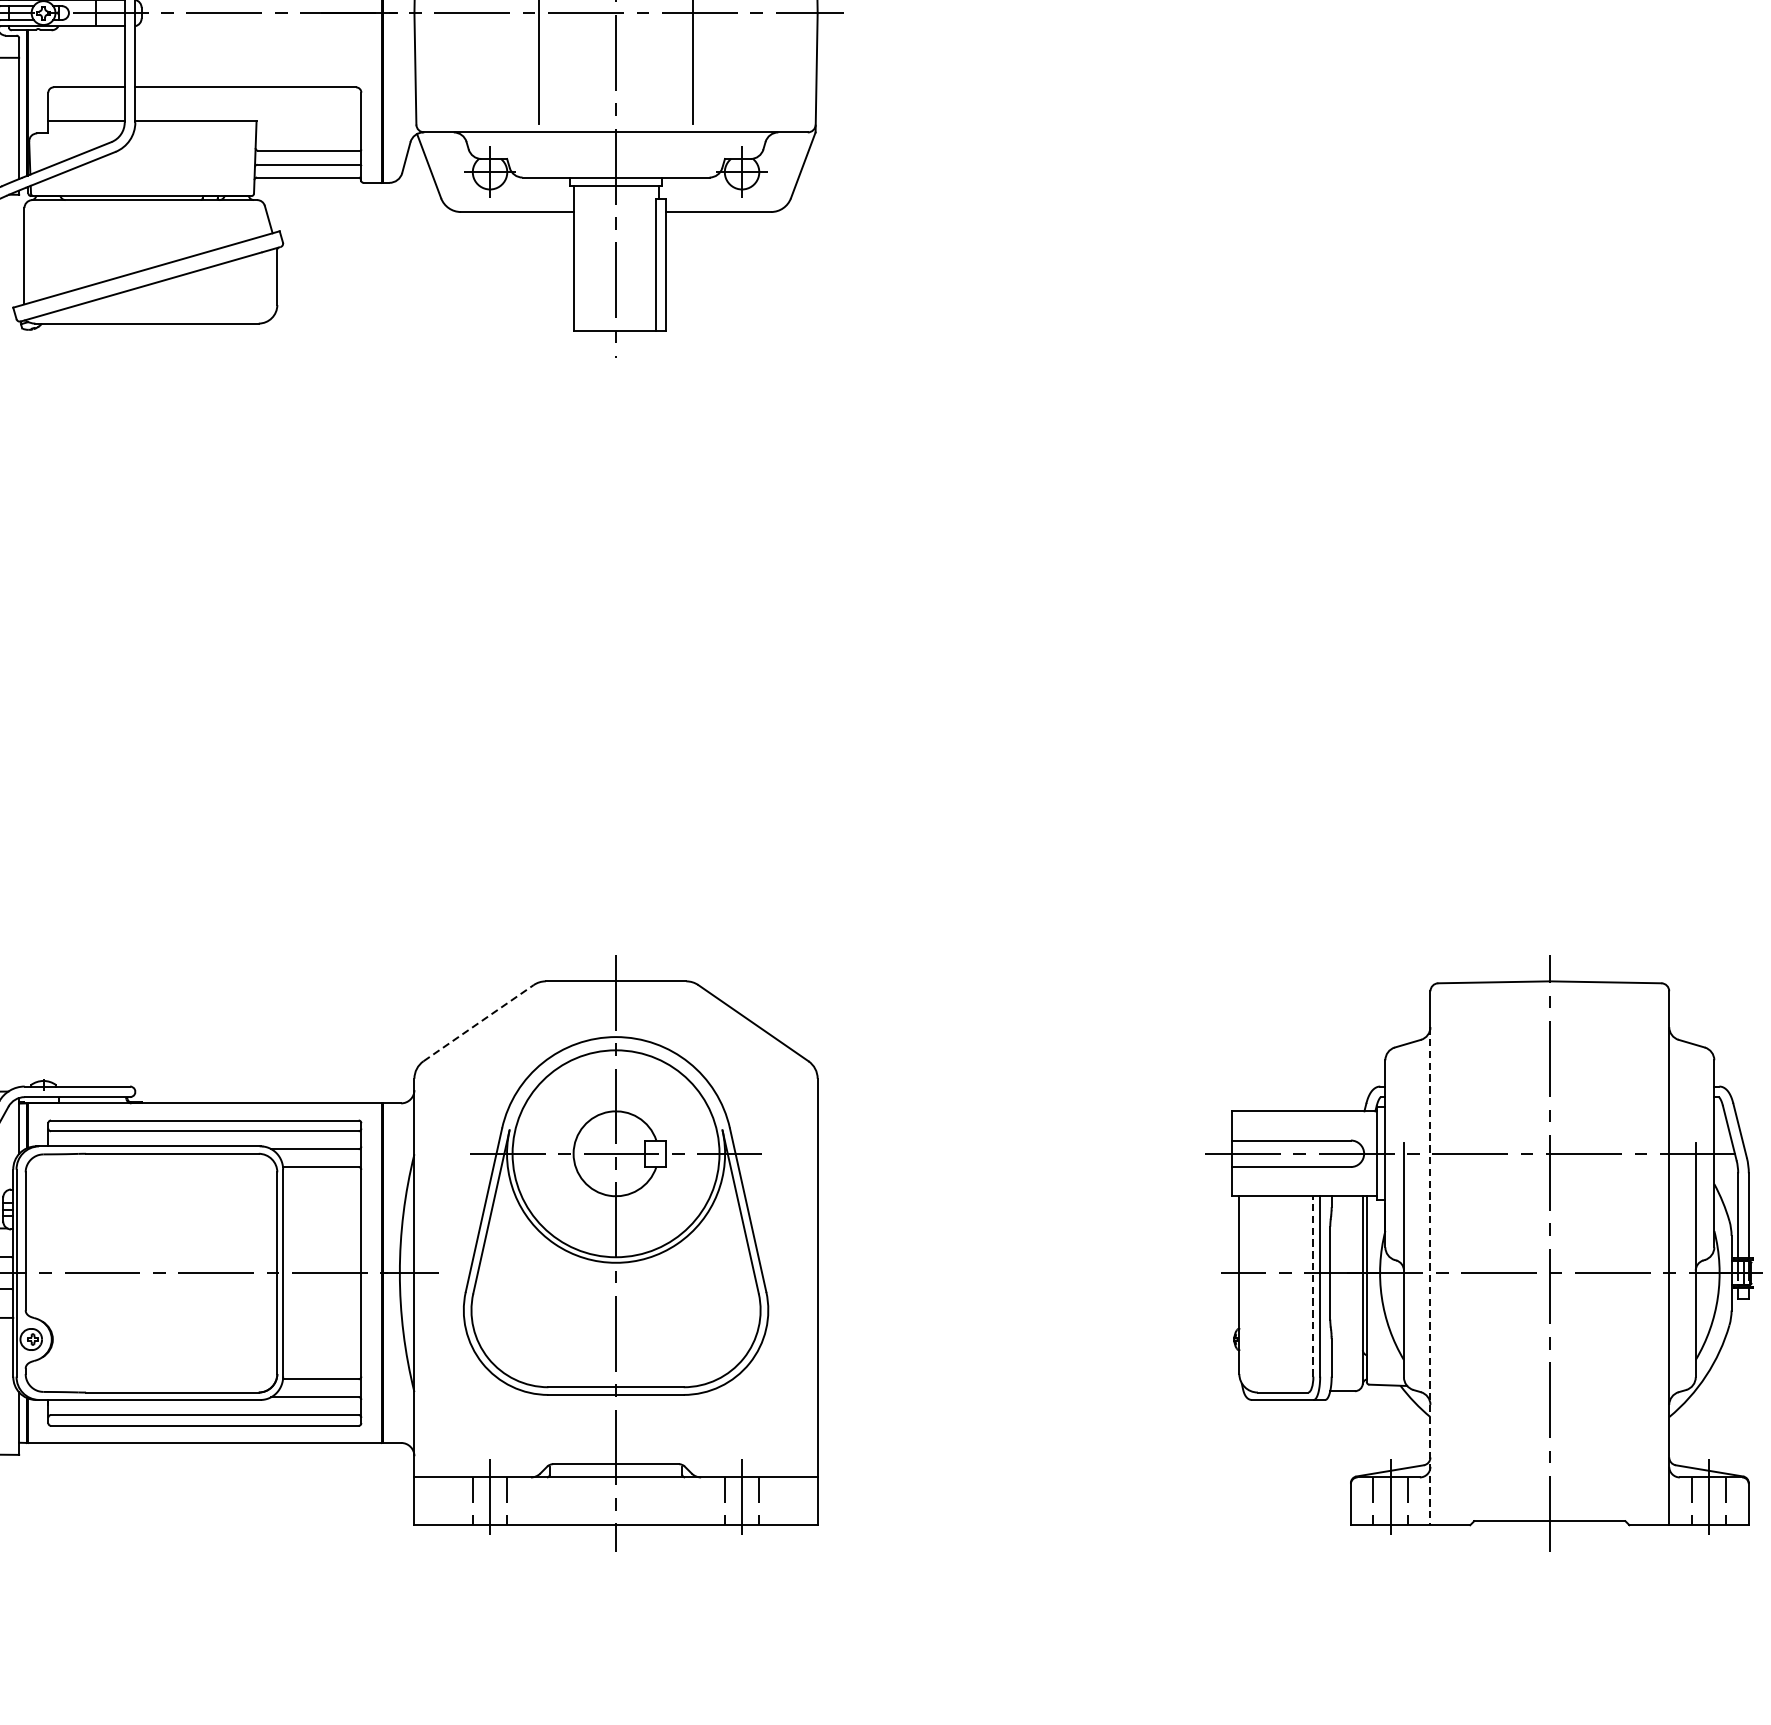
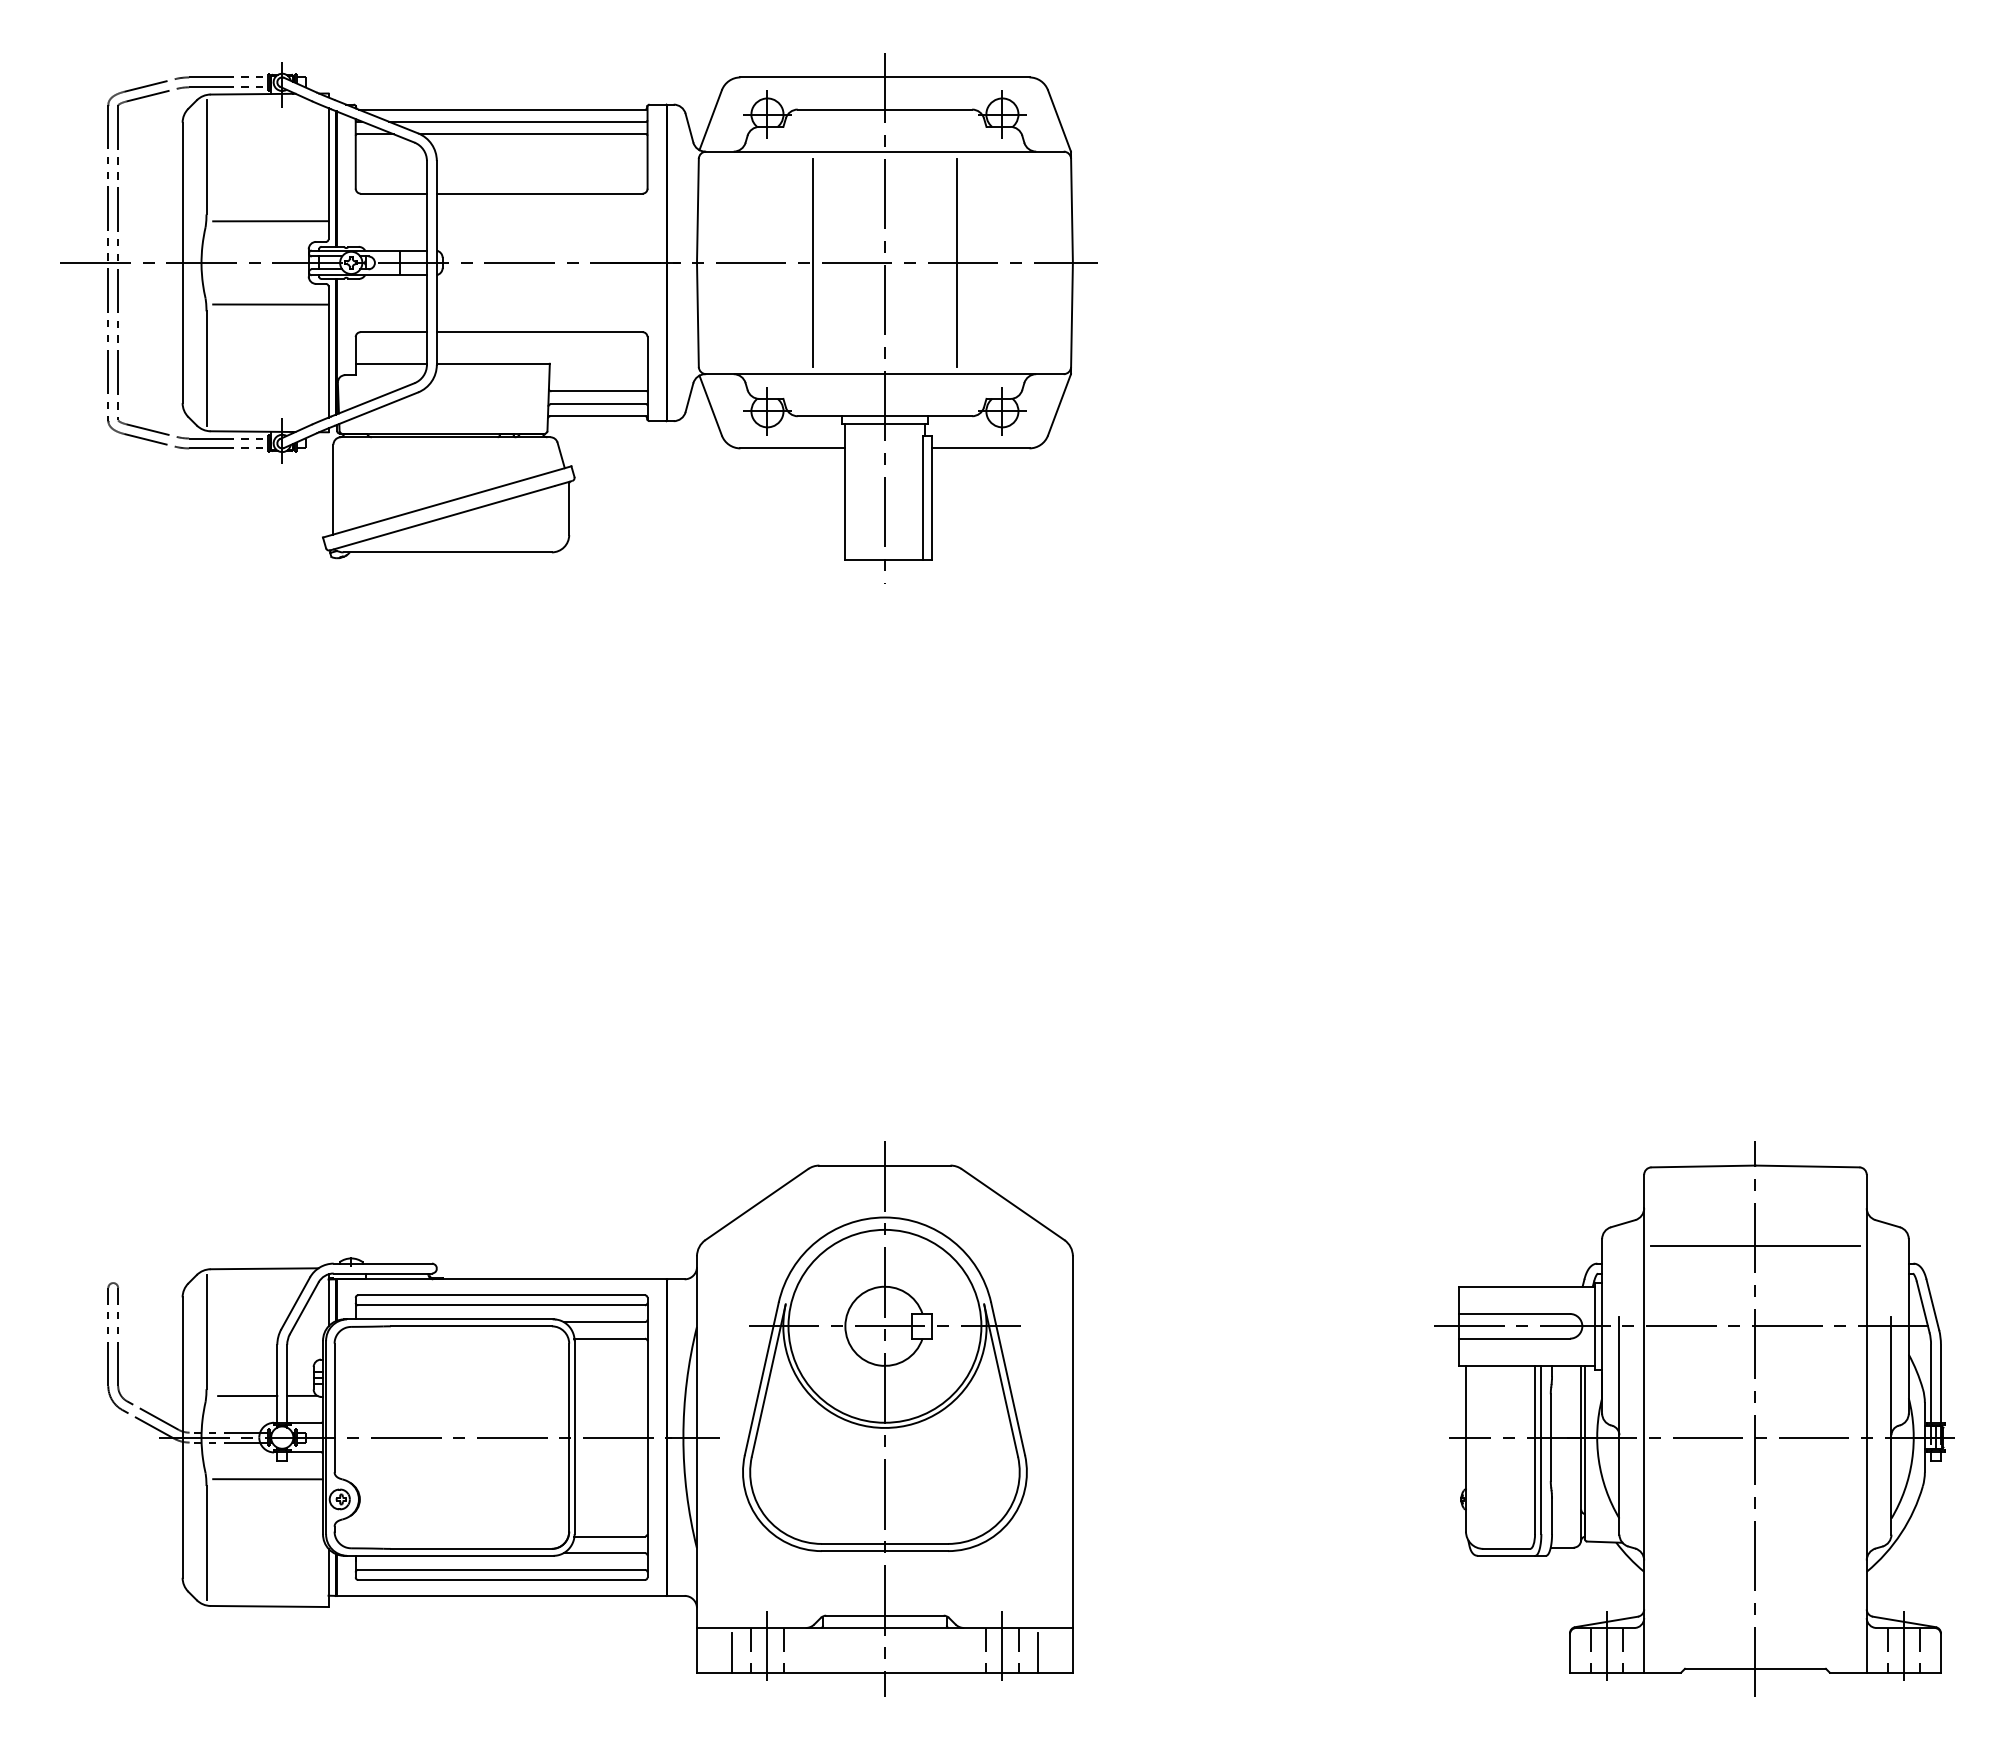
line: (479, 1023) -> (757, 1204), dashed -> solid
line: (1548, 1067) -> (1754, 1245), added
line: (1430, 1276) -> (1644, 1440), dashed -> solid
line: (1313, 1285) -> (1535, 1449), dashed -> solid
line: (451, 1503) -> (731, 1652), added
line: (780, 1503) -> (1038, 1652), added

